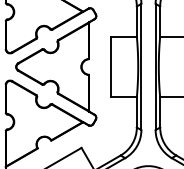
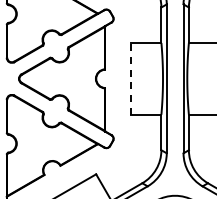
line: (110, 66) -> (130, 78), solid -> dashed

